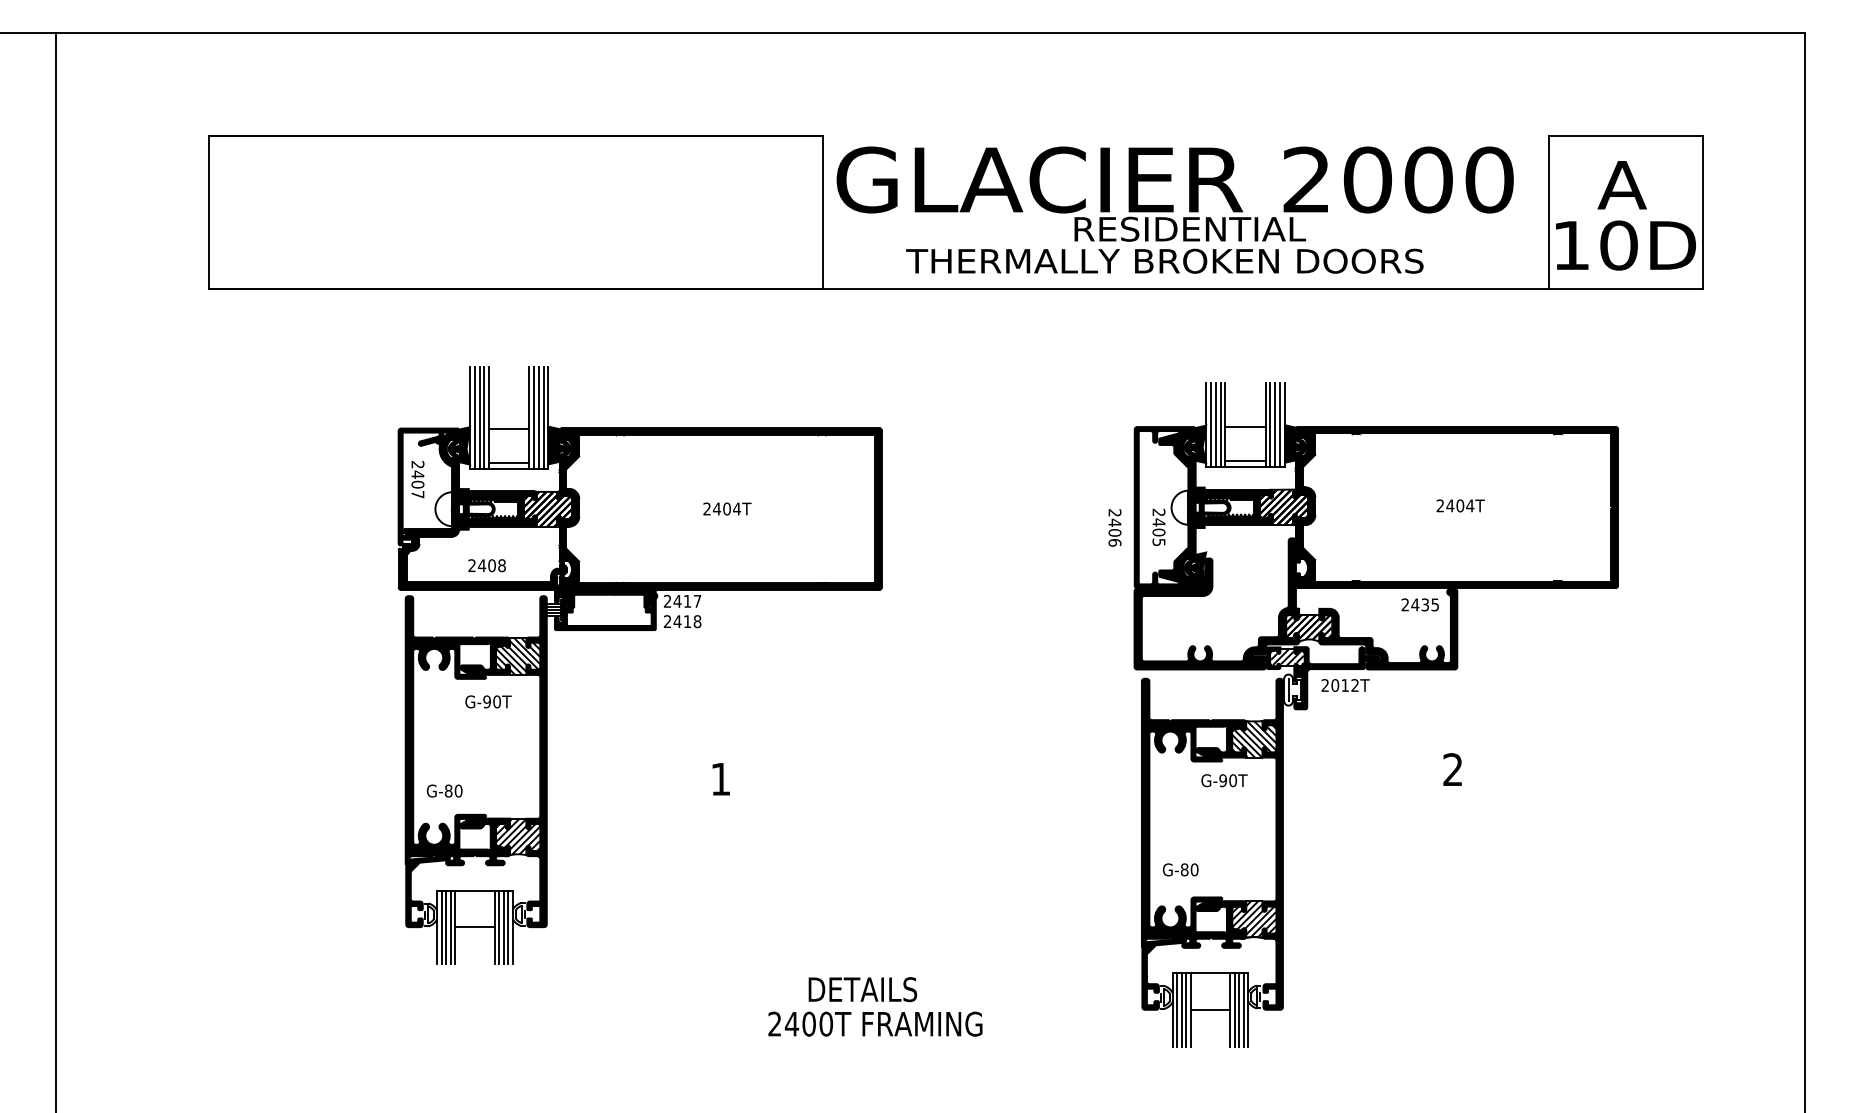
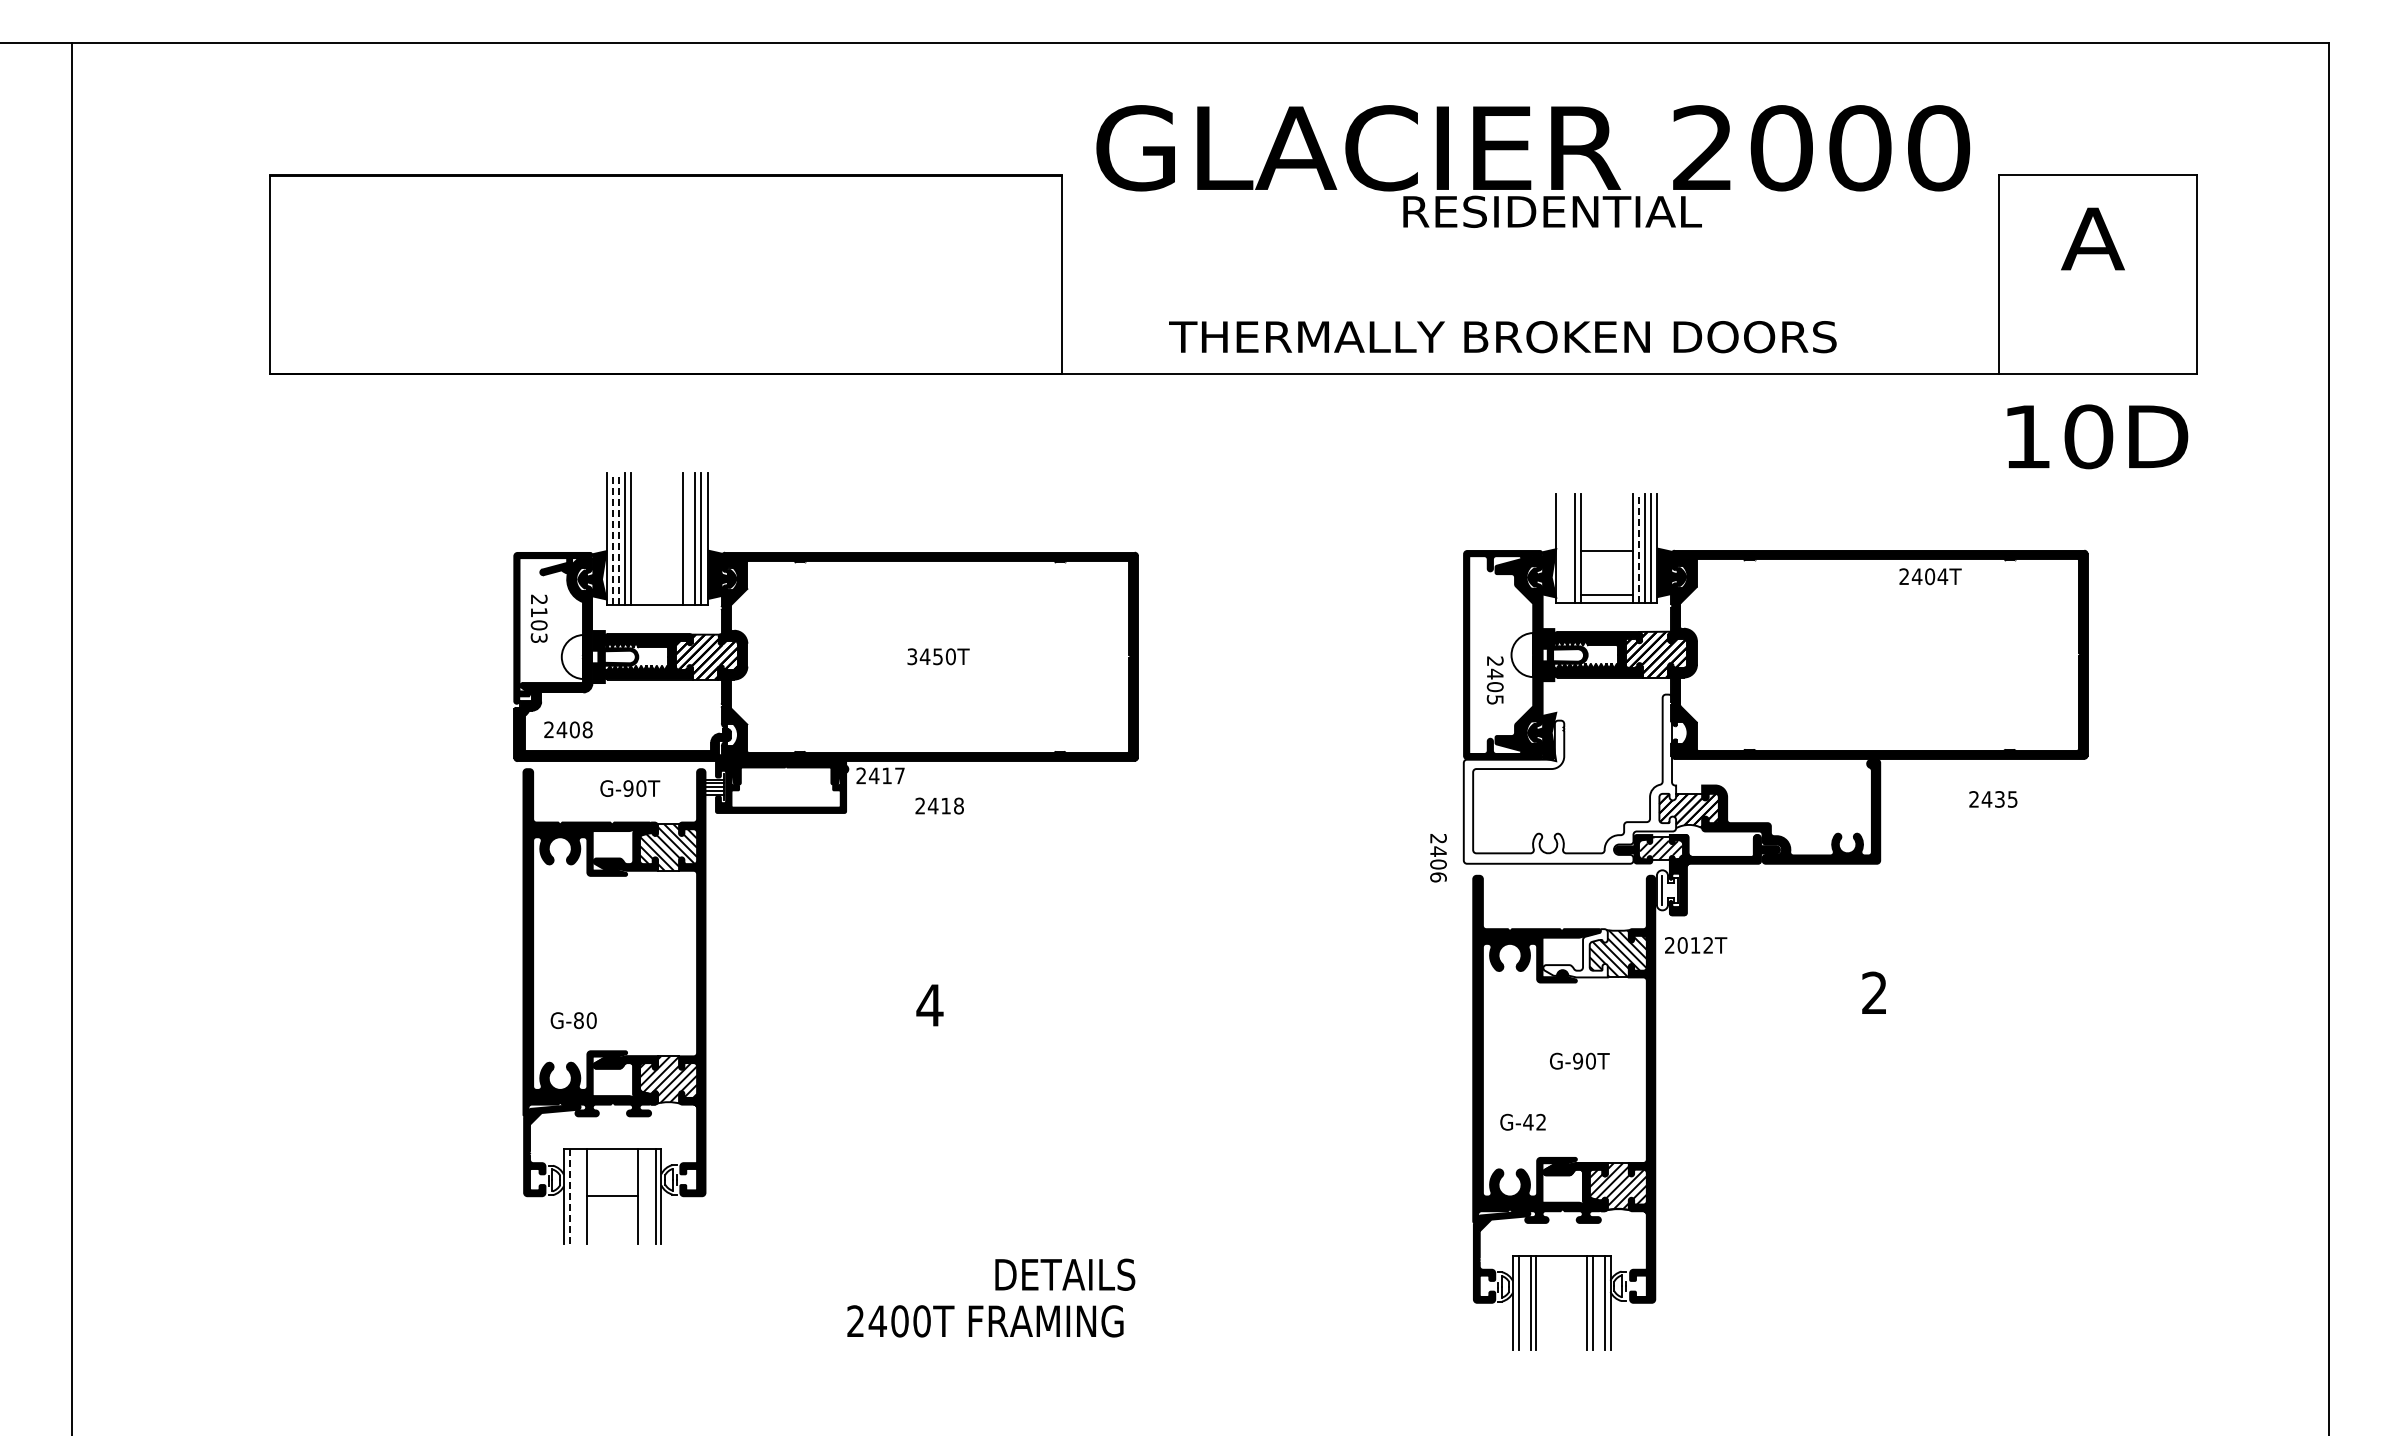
text: (1175, 194) -> (1533, 166), moved
text: (1625, 245) -> (2097, 436), moved
line: (534, 417) -> (689, 538), removed
line: (474, 418) -> (612, 539), solid -> dashed
line: (479, 418) -> (618, 539), solid -> dashed
line: (1211, 425) -> (1562, 548), removed
line: (1215, 425) -> (1568, 548), removed
line: (1269, 425) -> (1638, 548), solid -> dashed
line: (508, 428) -> (656, 552), removed
line: (508, 463) -> (656, 597), removed
text: (417, 484) -> (538, 624), 2407 -> 2103
text: (1460, 505) -> (1930, 576), moved
text: (721, 508) -> (931, 656), 2404T -> 3450T
text: (1114, 528) -> (1438, 858), moved
text: (487, 565) -> (568, 729), moved
fill: (1216, 603) -> (1569, 778), removed
text: (1420, 604) -> (1993, 799), moved
text: (682, 621) -> (939, 805), moved
text: (1345, 685) -> (1696, 945), moved
text: (488, 701) -> (630, 788), moved
fill: (1221, 739) -> (1575, 953), removed
text: (720, 779) -> (929, 1005), 1 -> 4
text: (1224, 780) -> (1579, 1060), moved
text: (1189, 869) -> (1534, 1121), G-80 -> G-42
line: (446, 927) -> (575, 1196), removed
line: (450, 927) -> (581, 1196), removed
line: (498, 927) -> (643, 1196), removed
line: (503, 927) -> (649, 1196), removed
line: (441, 928) -> (569, 1197), solid -> dashed
text: (863, 989) -> (1065, 1274), moved
line: (1181, 1009) -> (1524, 1302), removed
line: (1210, 1009) -> (1561, 1302), removed
line: (1238, 1009) -> (1598, 1302), removed
text: (875, 1024) -> (985, 1321), moved

